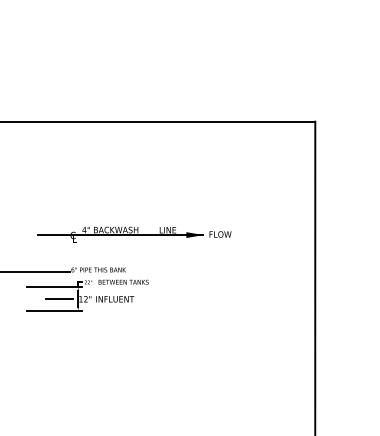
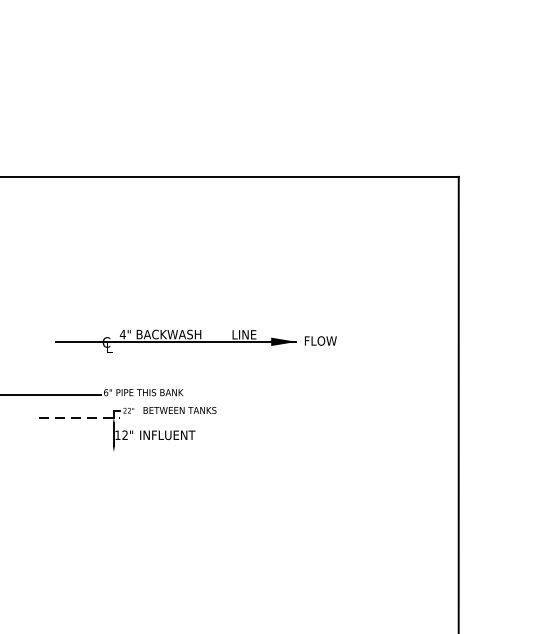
line: (54, 287) -> (79, 418), solid -> dashed
line: (59, 299) -> (86, 435), removed
line: (54, 310) -> (79, 451), removed

